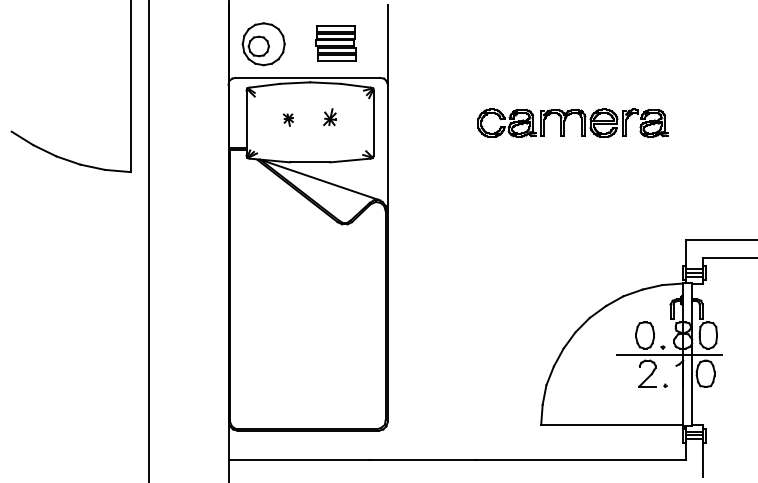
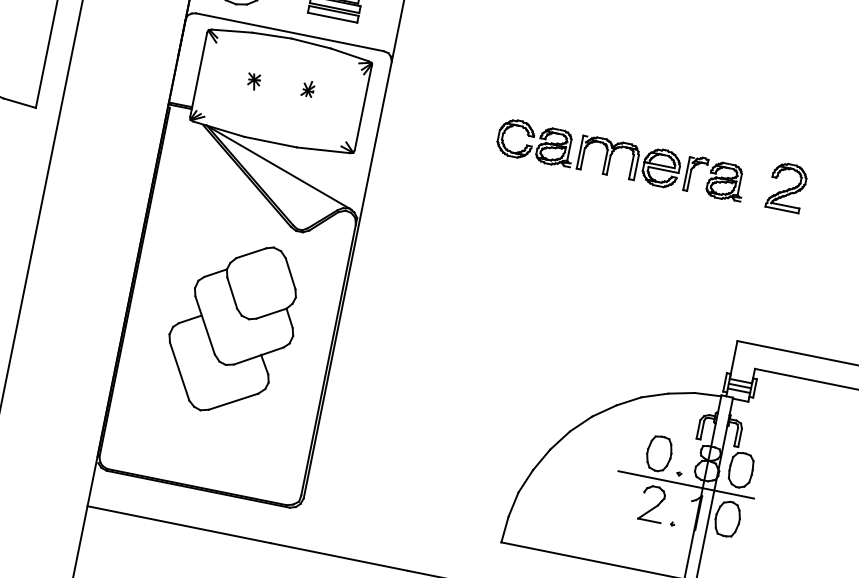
part: (329, 116) -> (307, 87), size x0.71
part: (700, 118) -> (787, 187), added
part: (309, 305) -> (232, 327), added

